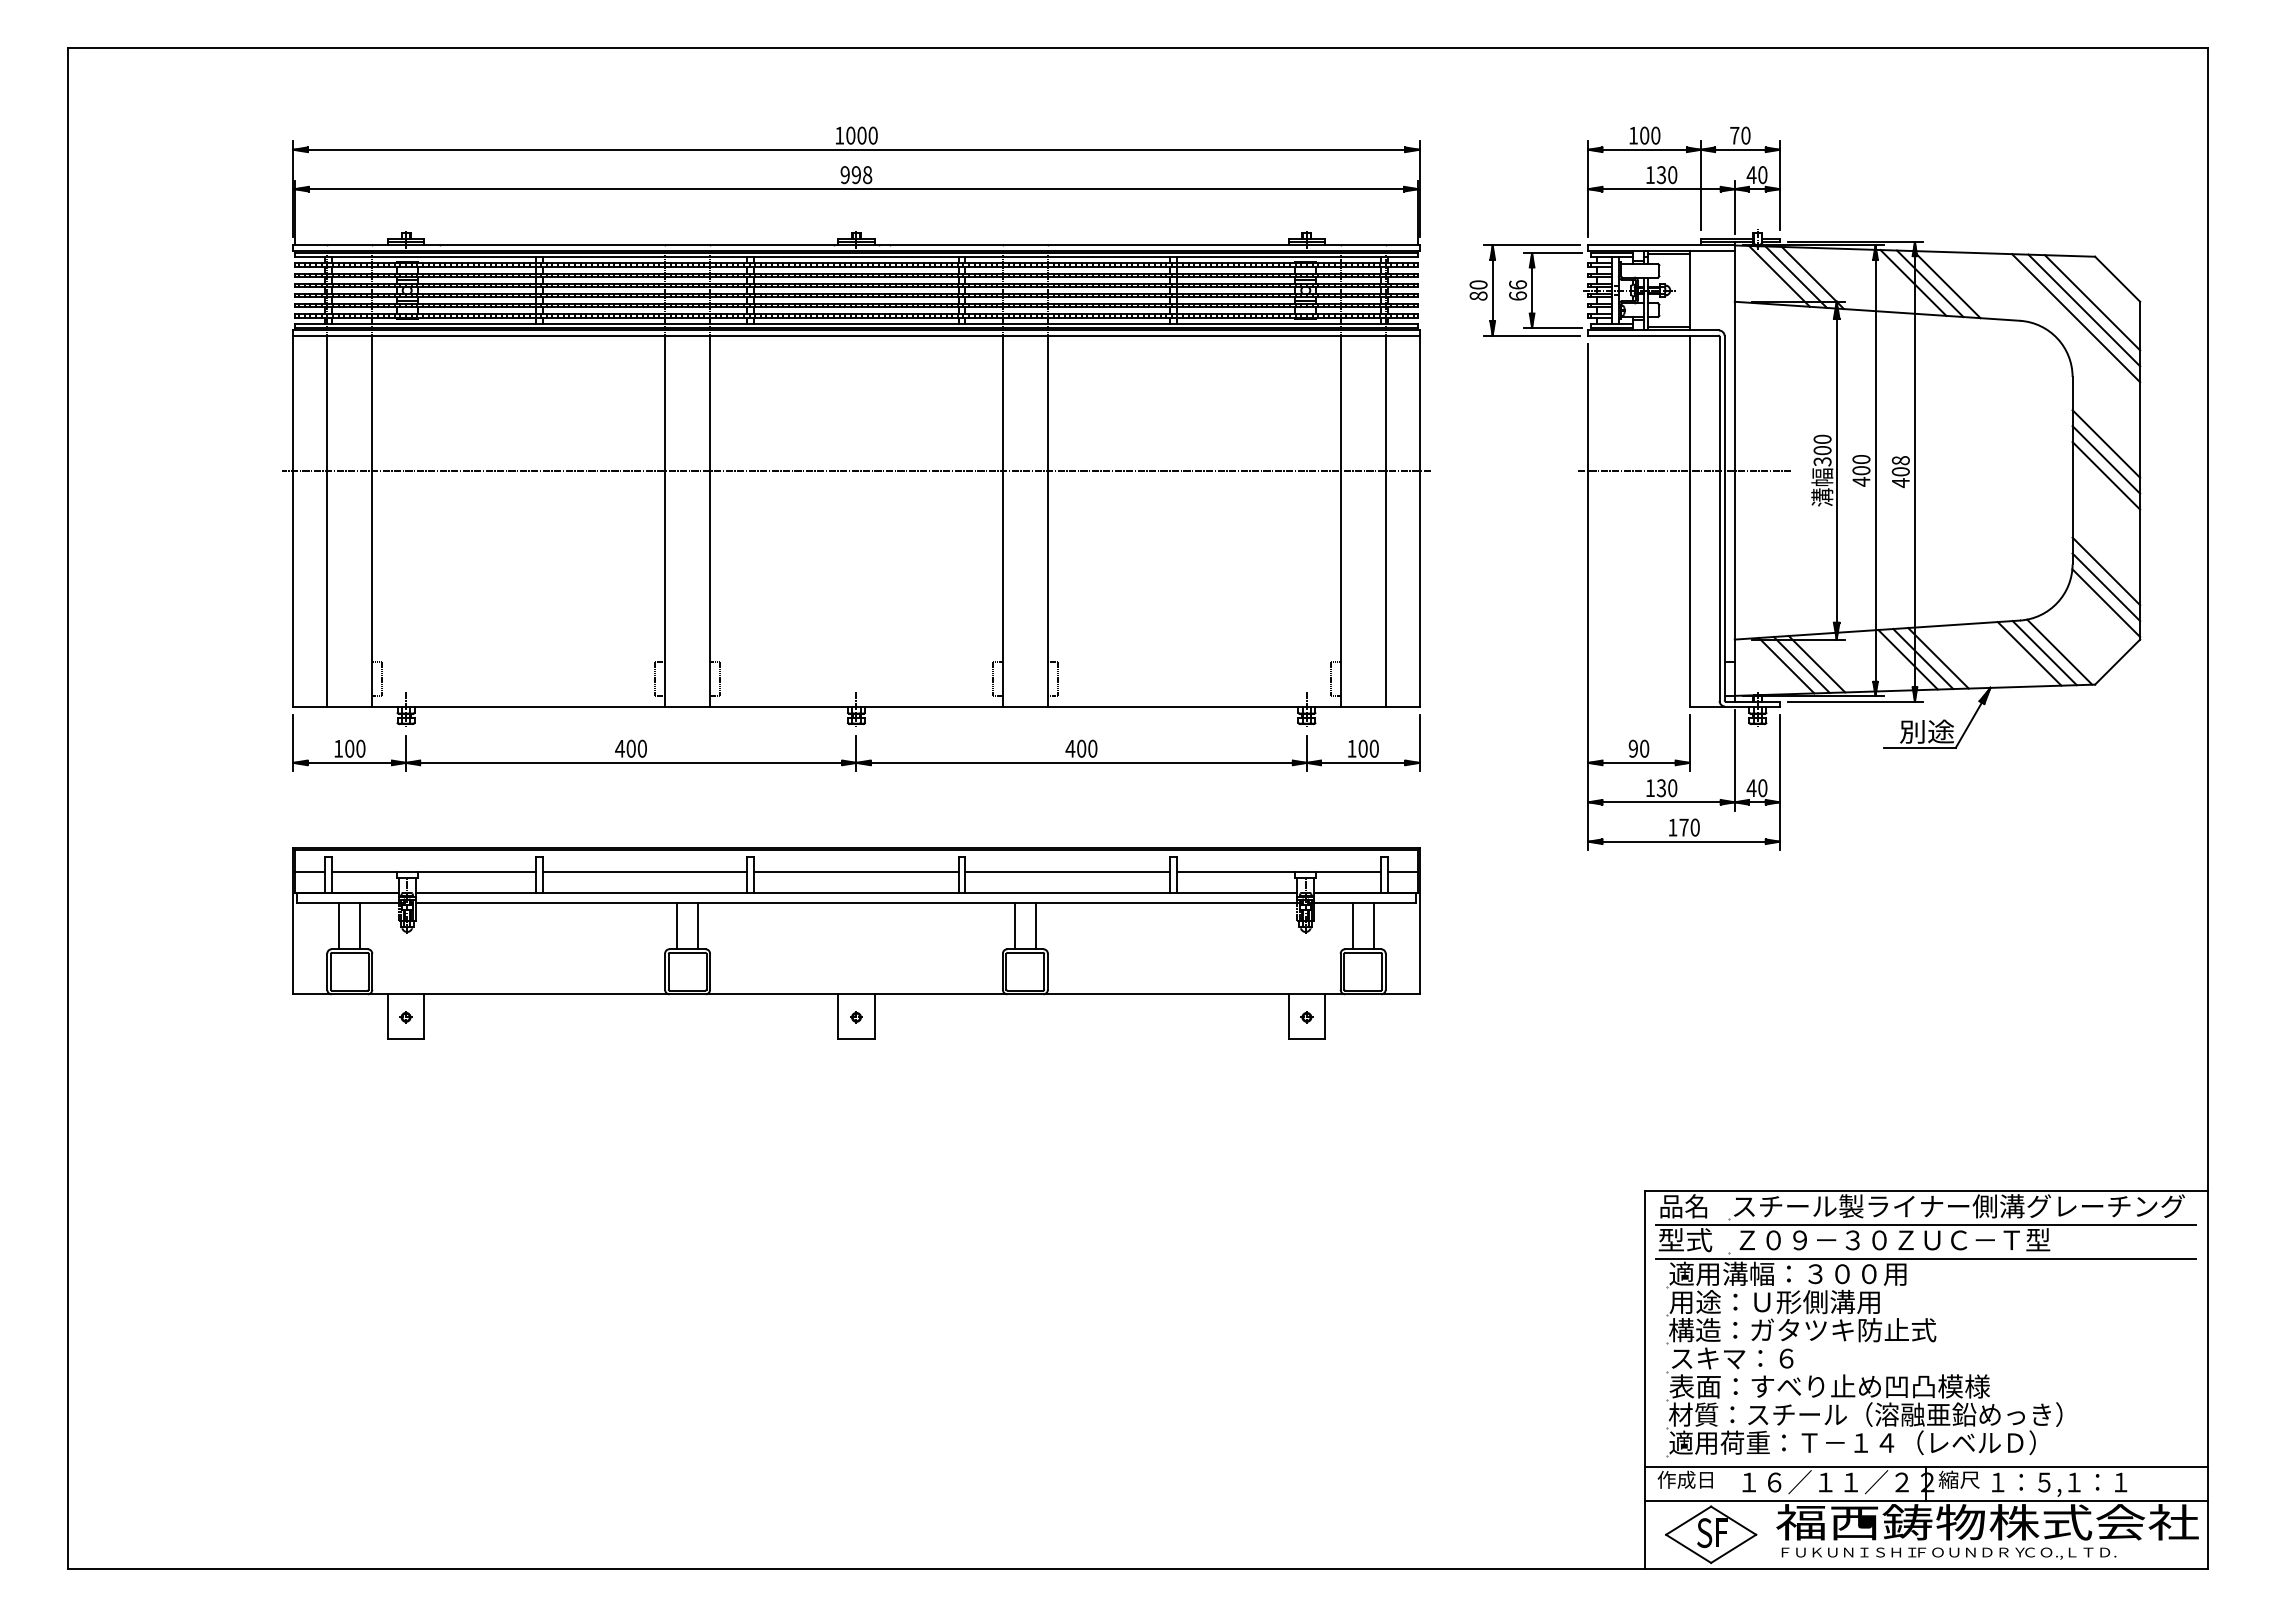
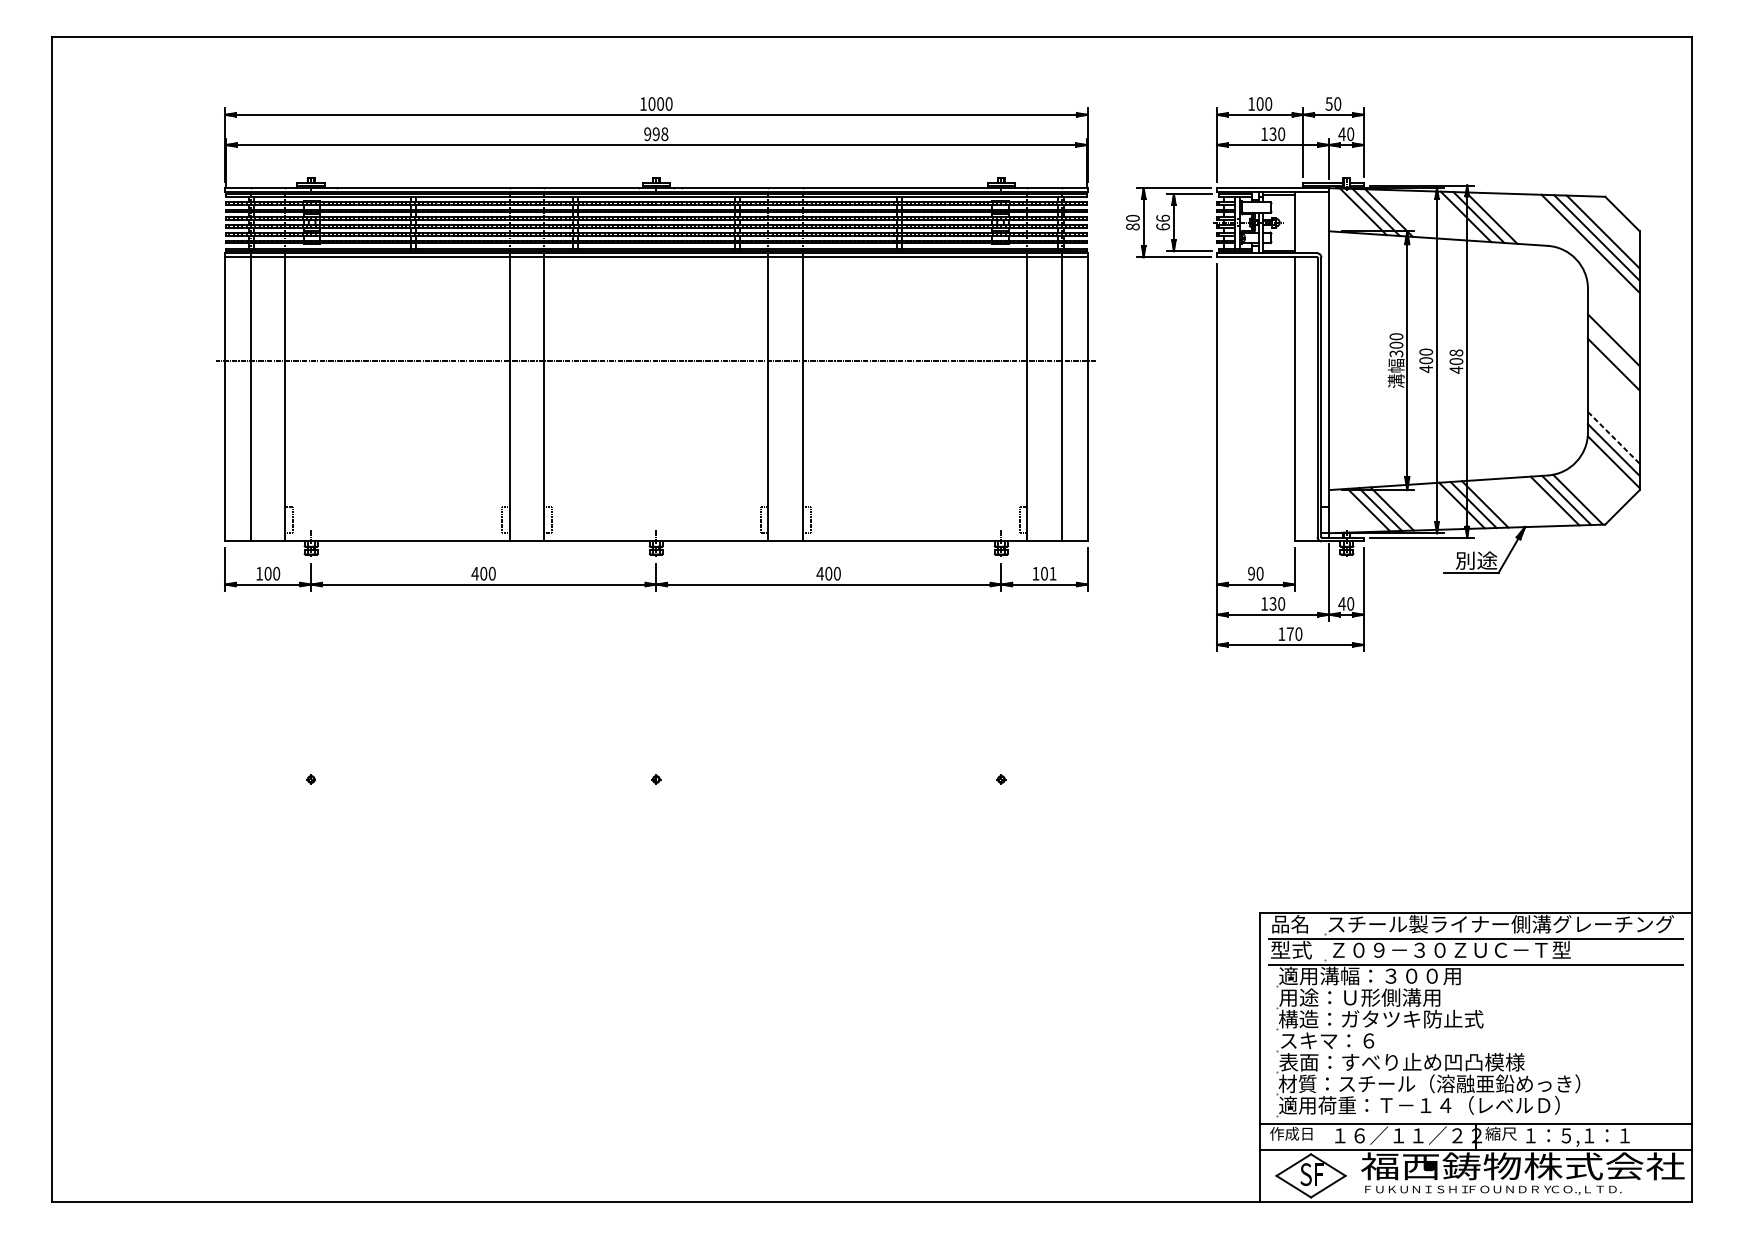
text: (1734, 135) -> (1328, 103), 70 -> 50
line: (2106, 459) -> (1613, 352), removed
line: (1684, 470) -> (1290, 360), removed
line: (2106, 571) -> (1613, 437), solid -> dashed
text: (1373, 748) -> (1052, 573), 100 -> 101
part: (856, 943) -> (656, 722), removed

